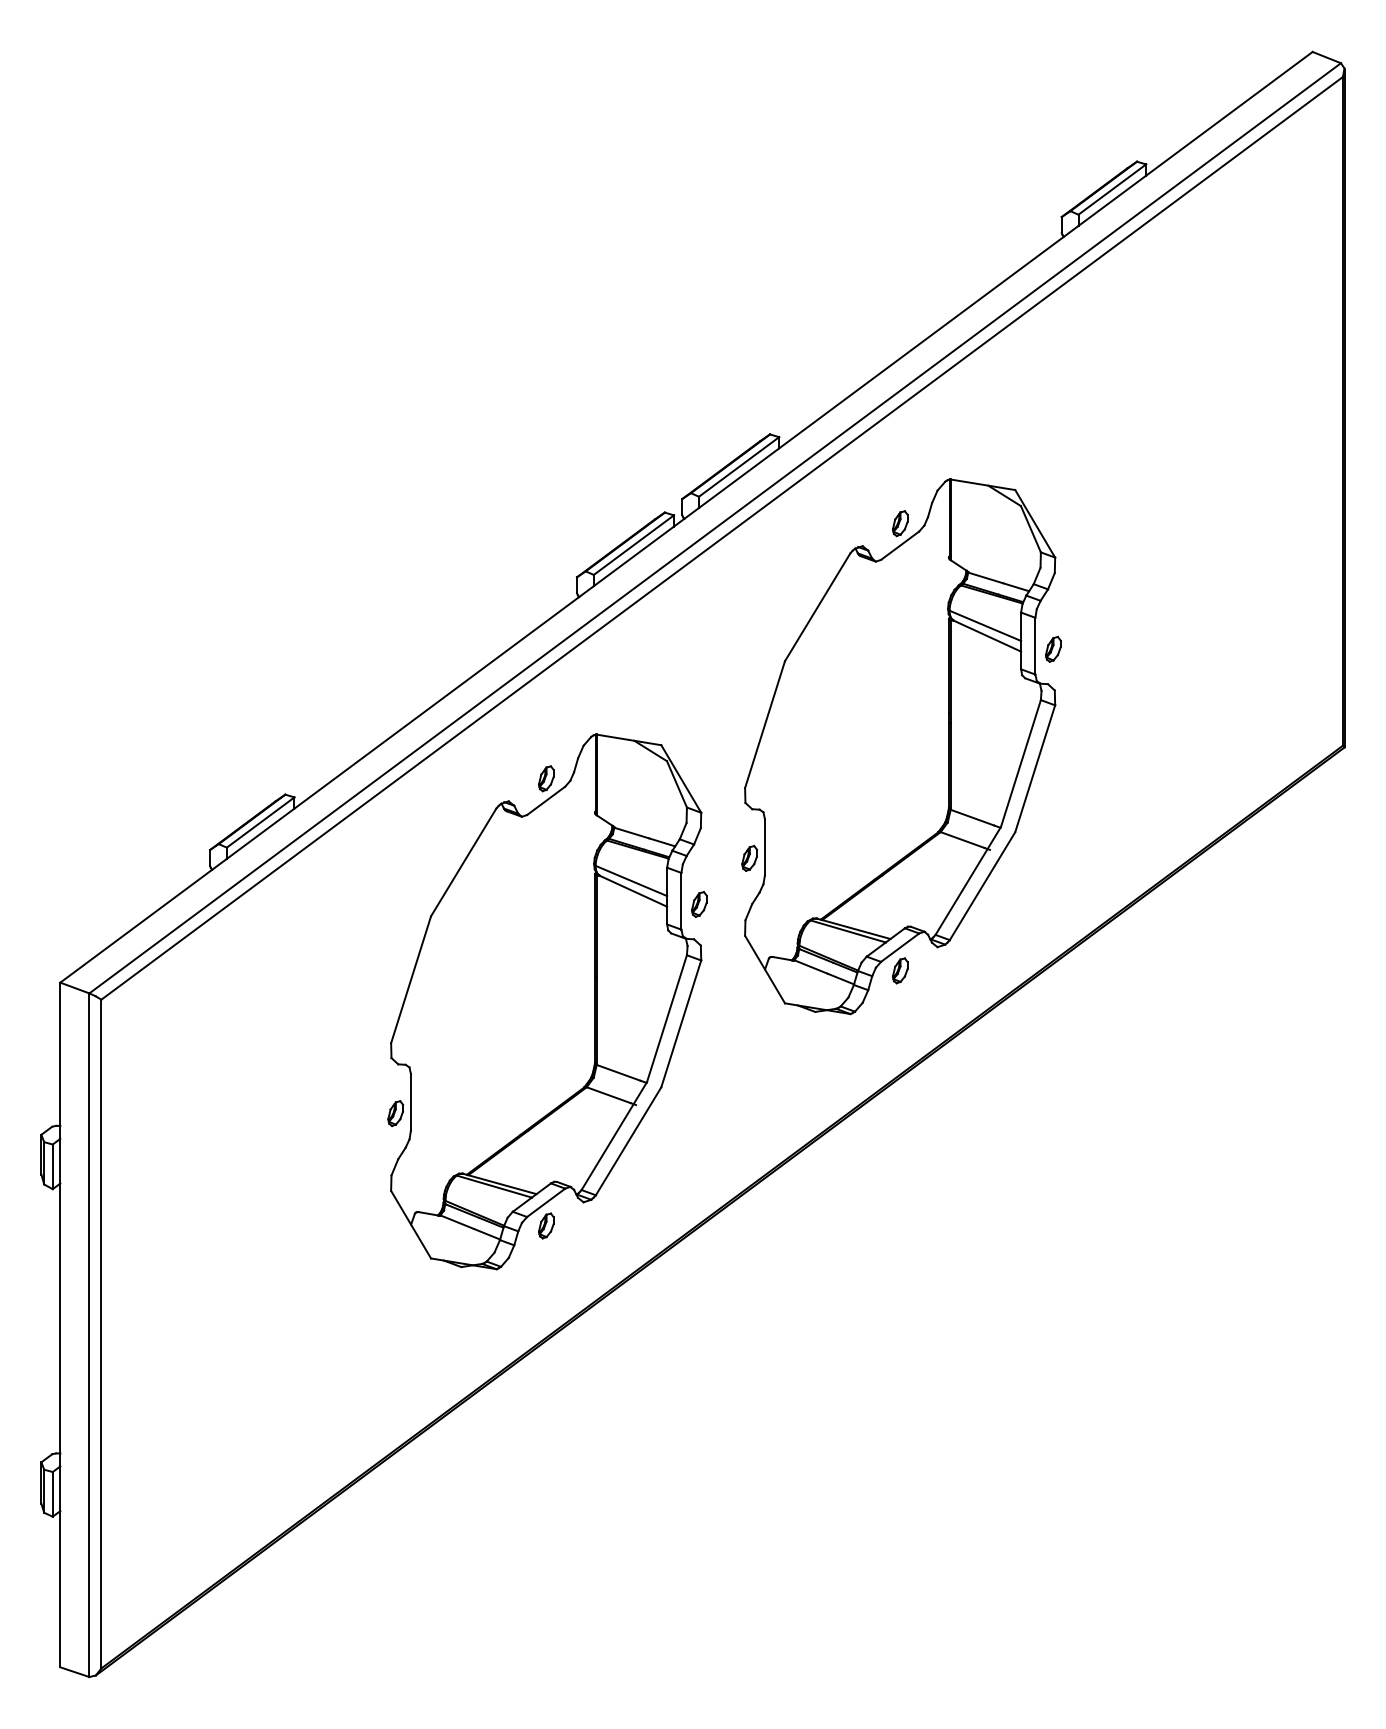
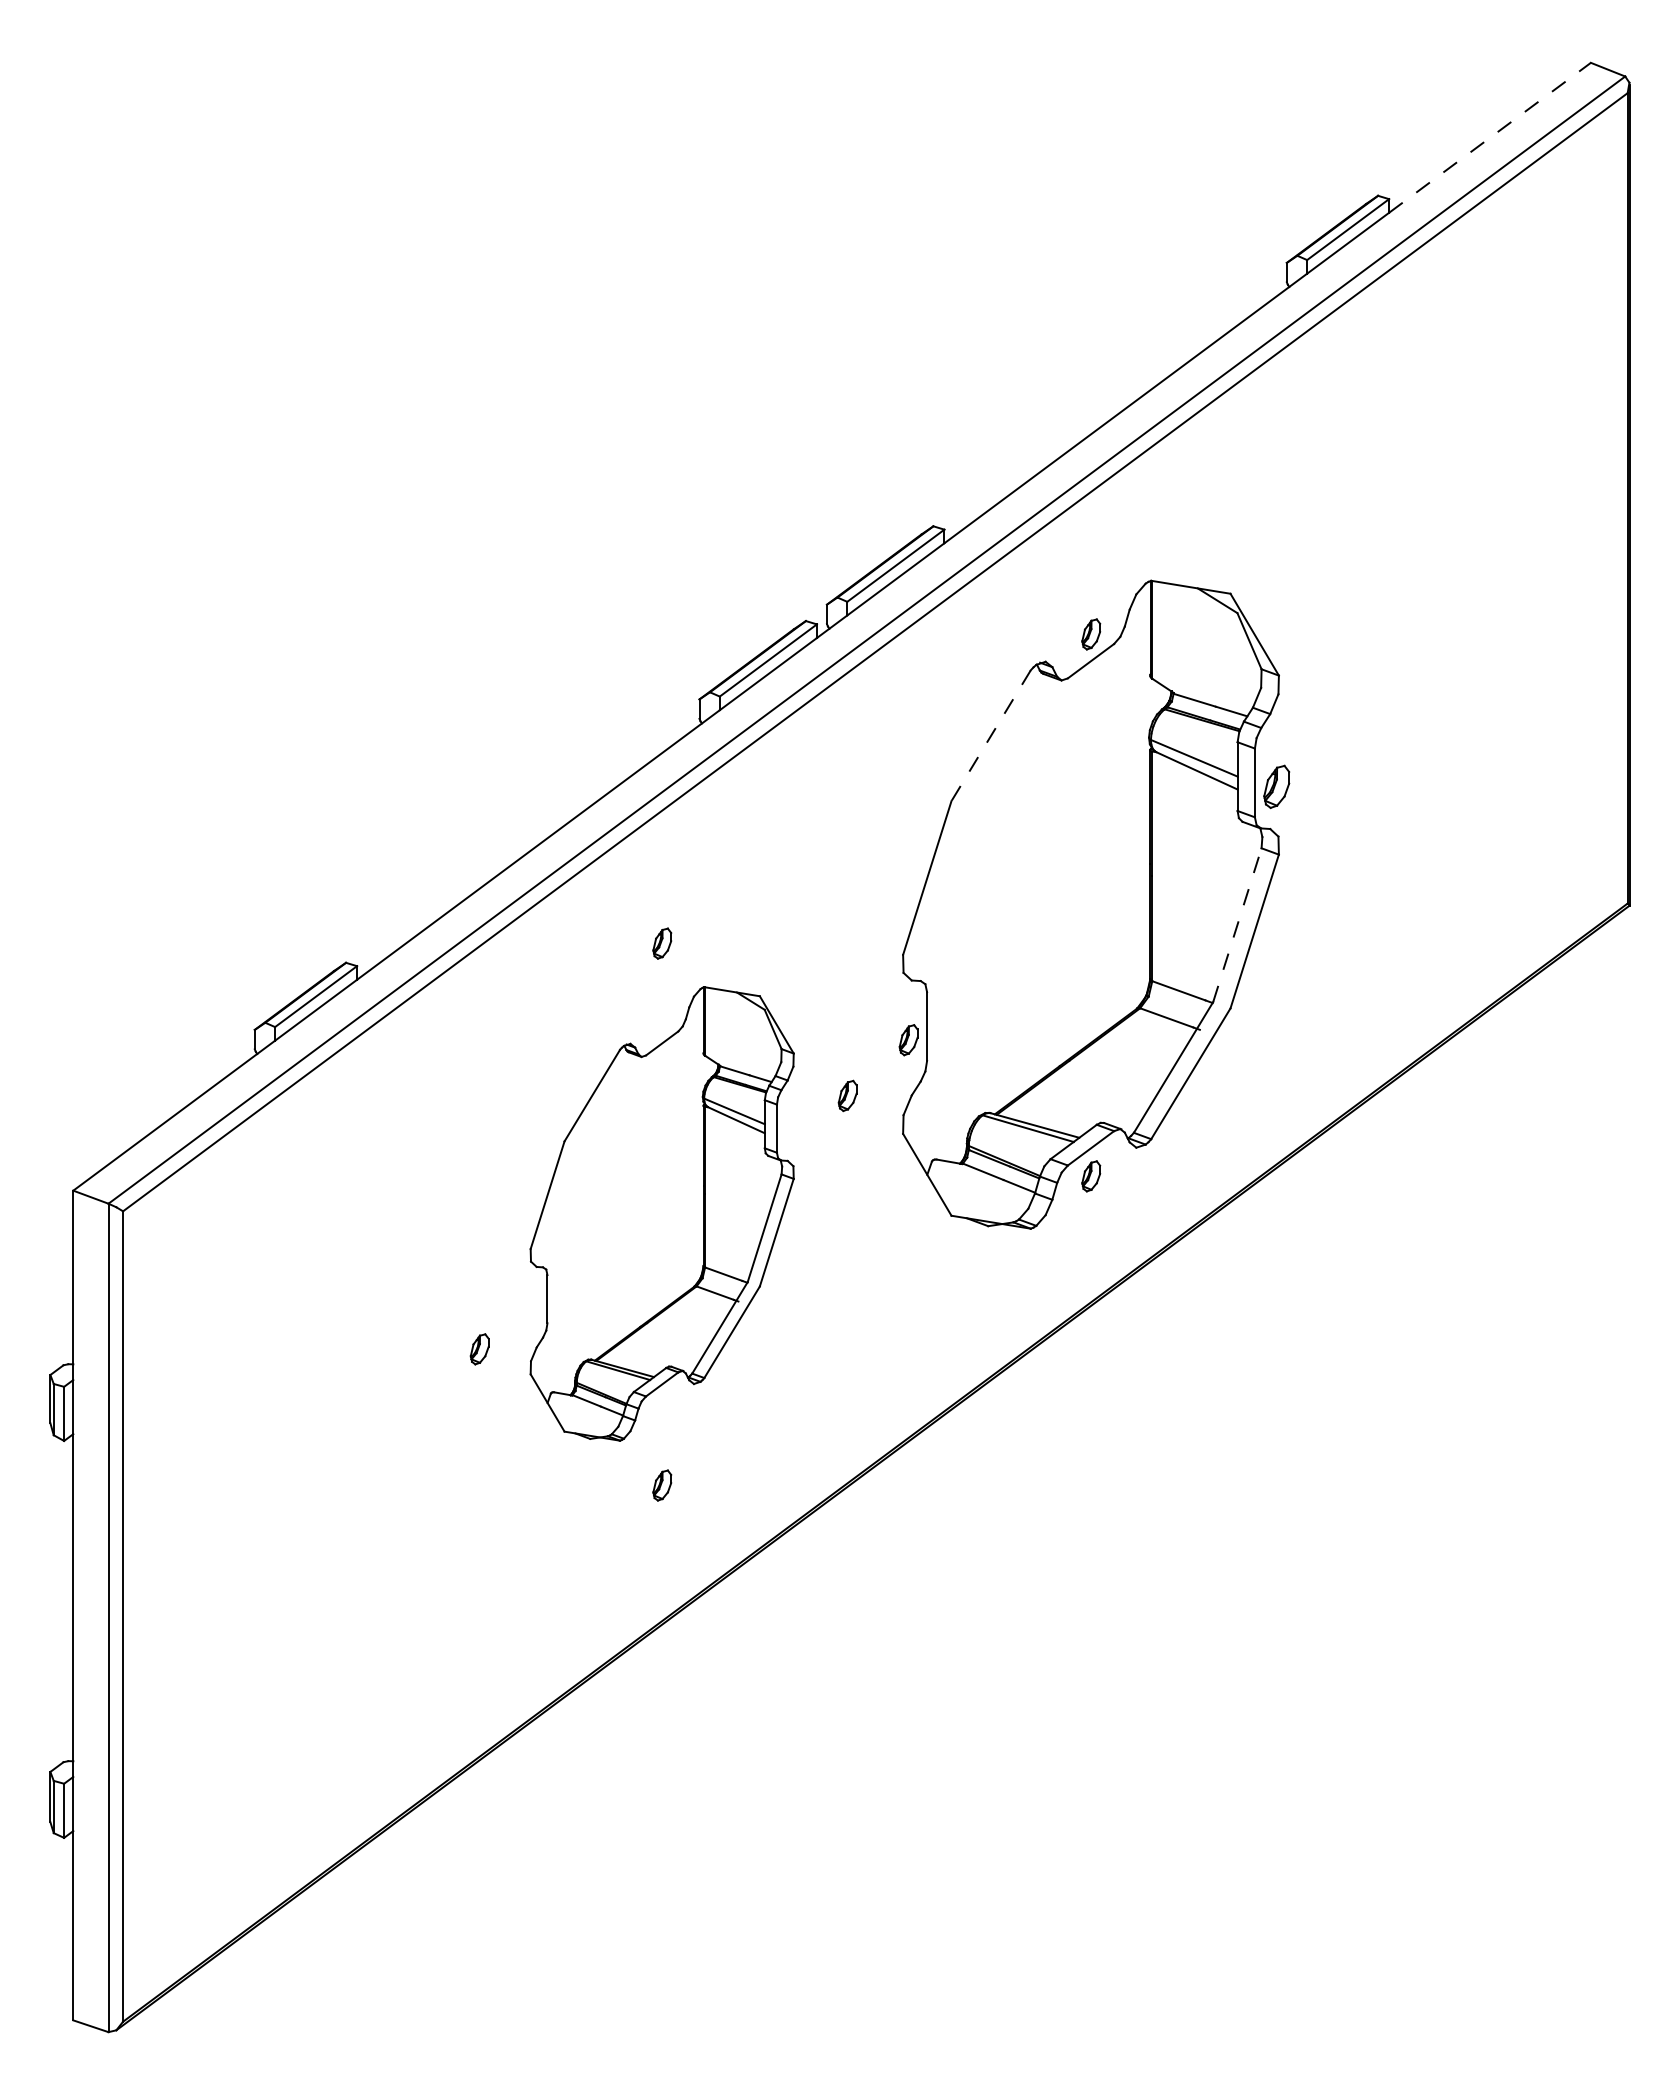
line: (1229, 113) -> (1490, 137), solid -> dashed
line: (817, 607) -> (990, 736), solid -> dashed
part: (1053, 649) -> (1276, 786), size x1.4
line: (1021, 763) -> (1237, 925), solid -> dashed
part: (546, 1001) -> (662, 1213), size x0.7

